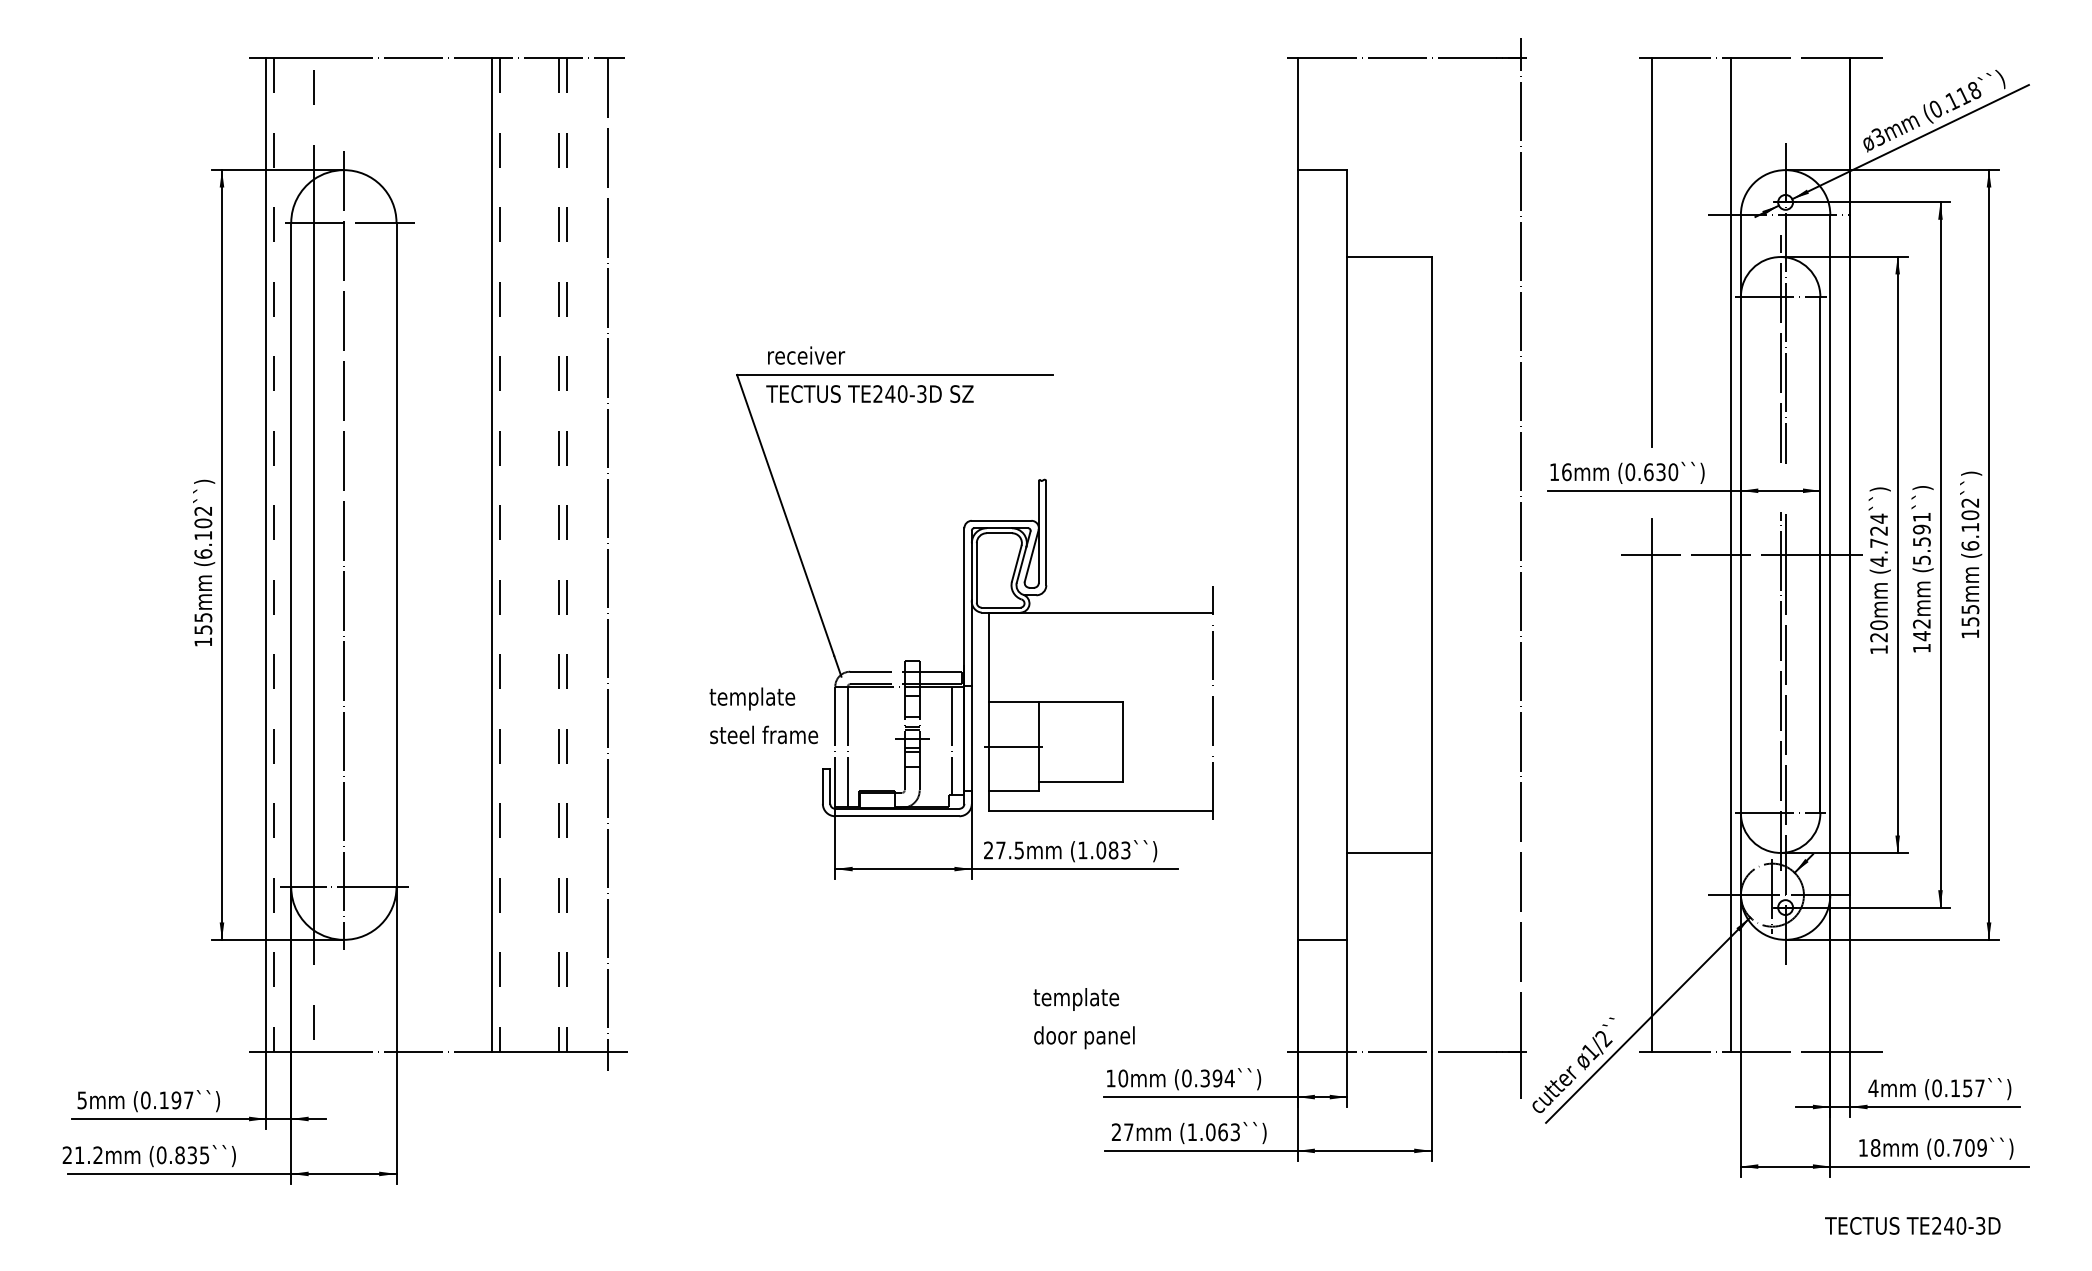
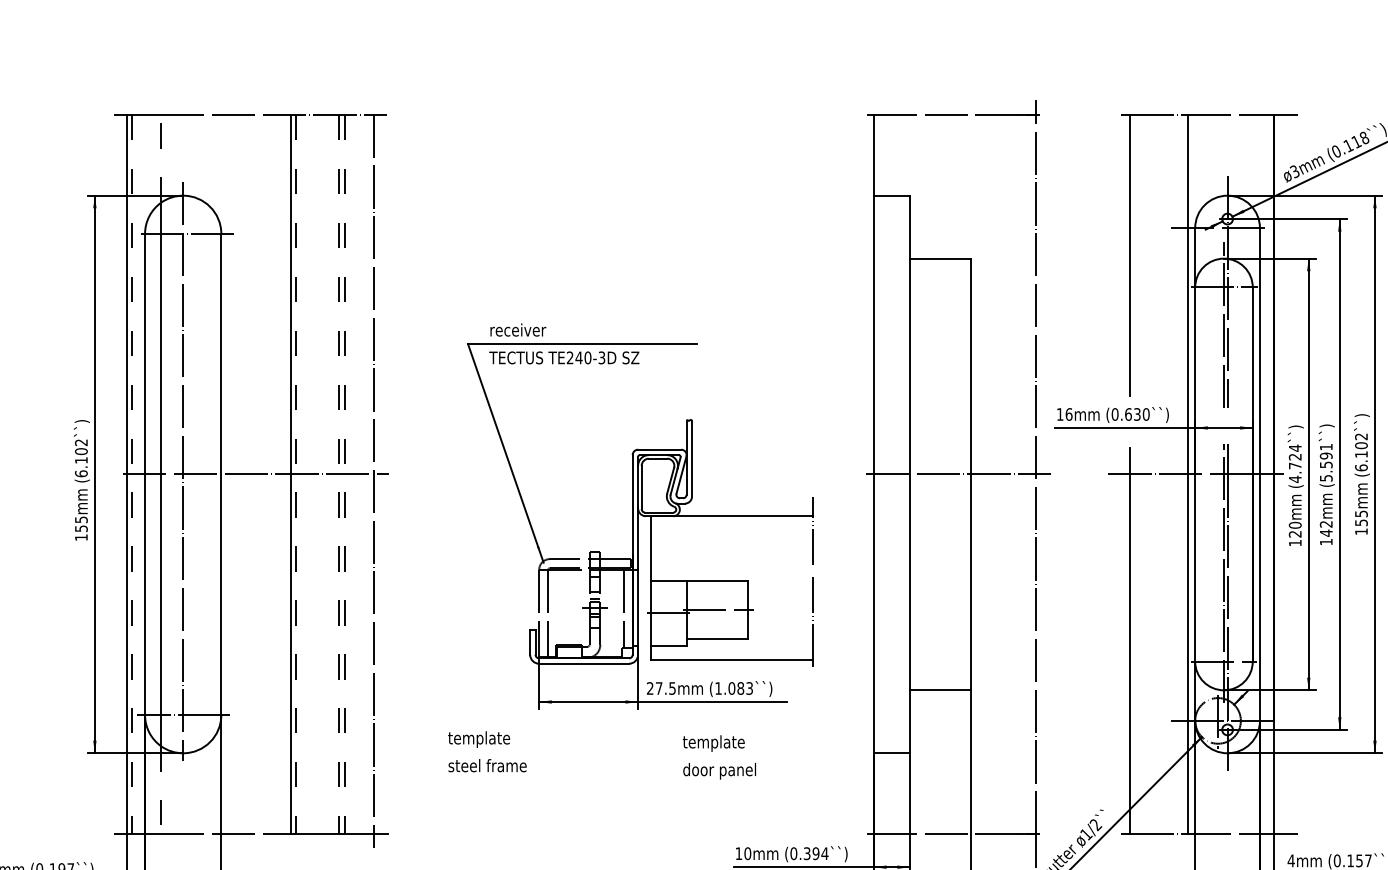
line: (444, 555) -> (256, 474), added
line: (1413, 555) -> (958, 474), added
text: (763, 715) -> (487, 751), moved
line: (1082, 741) -> (718, 609), added
text: (1083, 1018) -> (718, 757), moved

